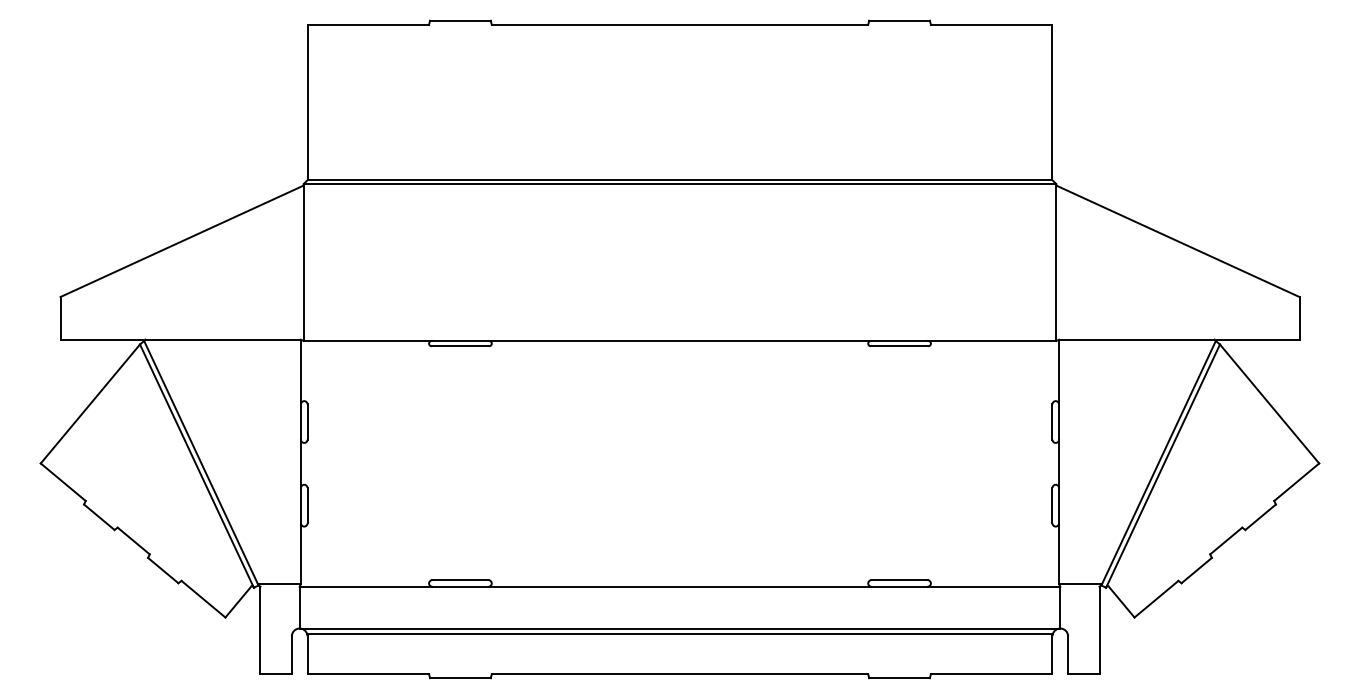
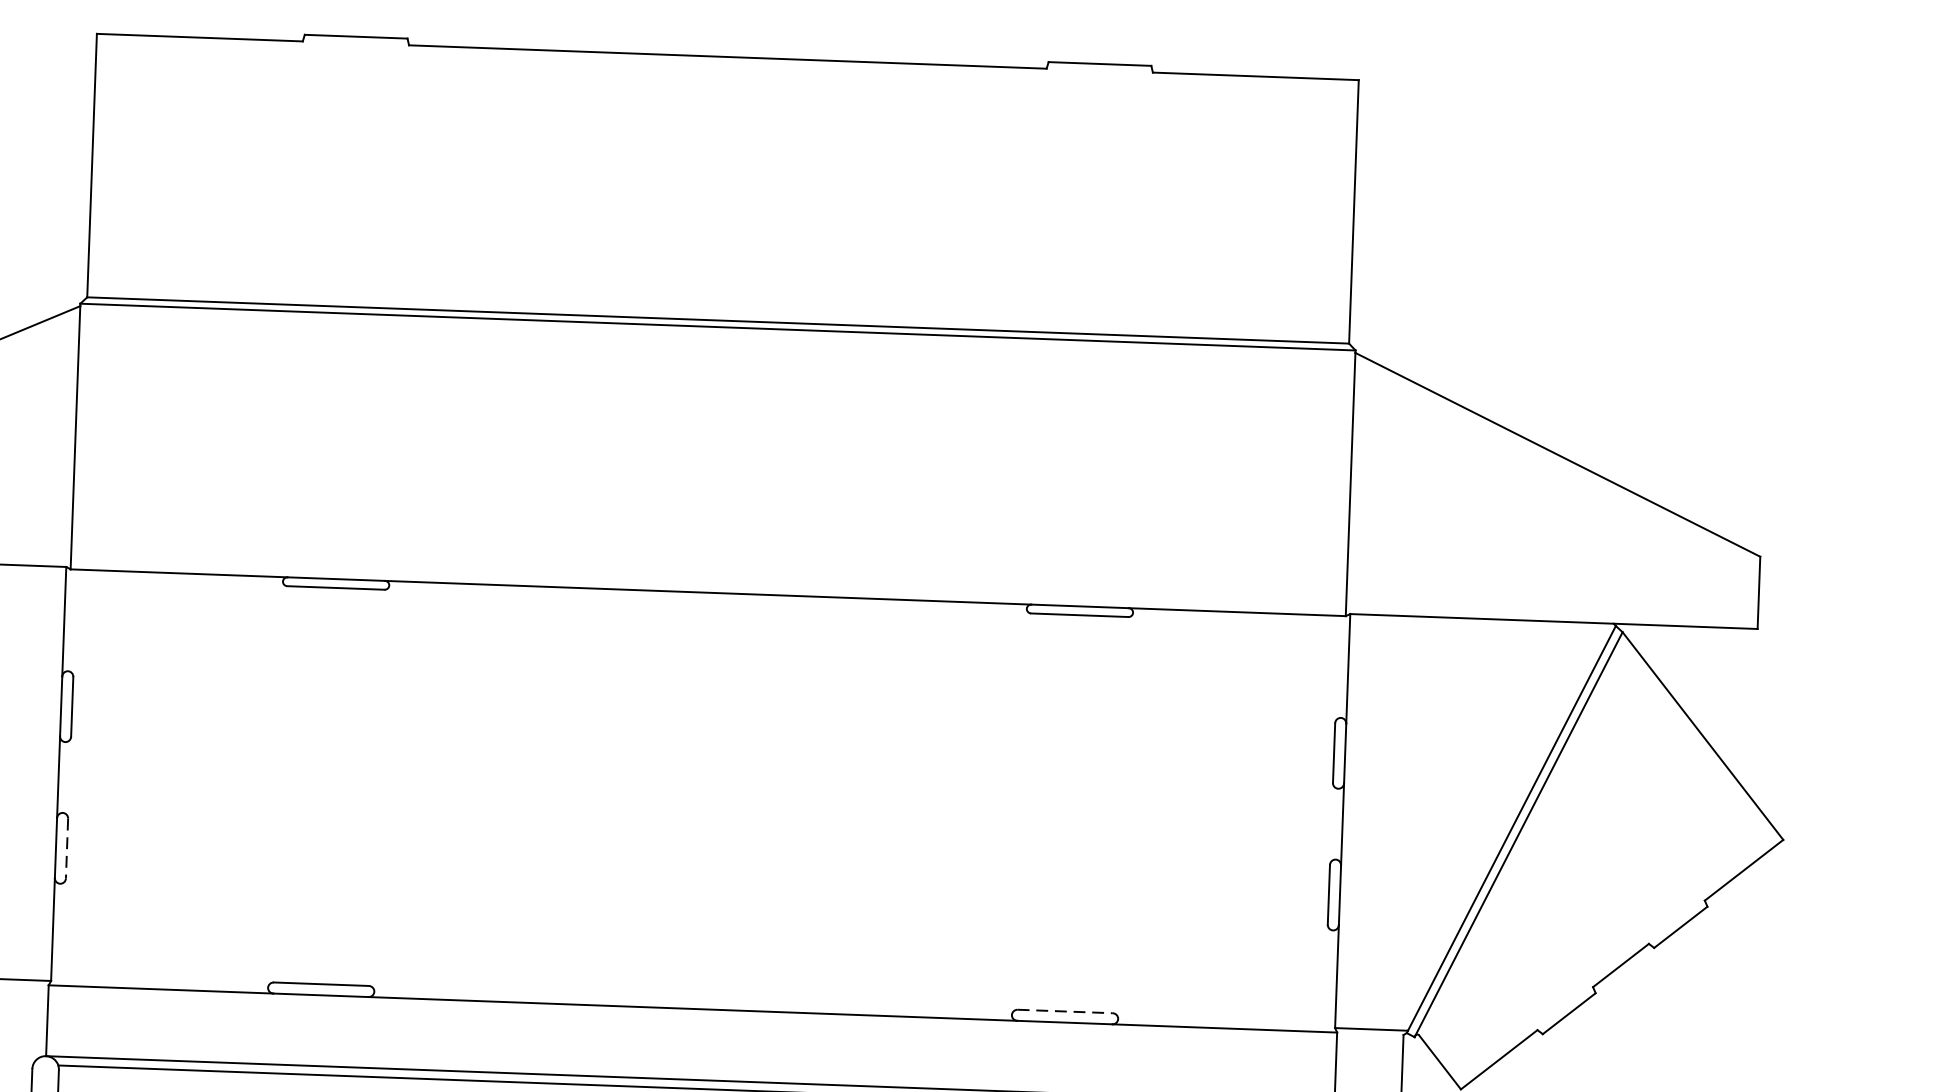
line: (307, 505) -> (67, 848), solid -> dashed
line: (900, 580) -> (1066, 1012), solid -> dashed

